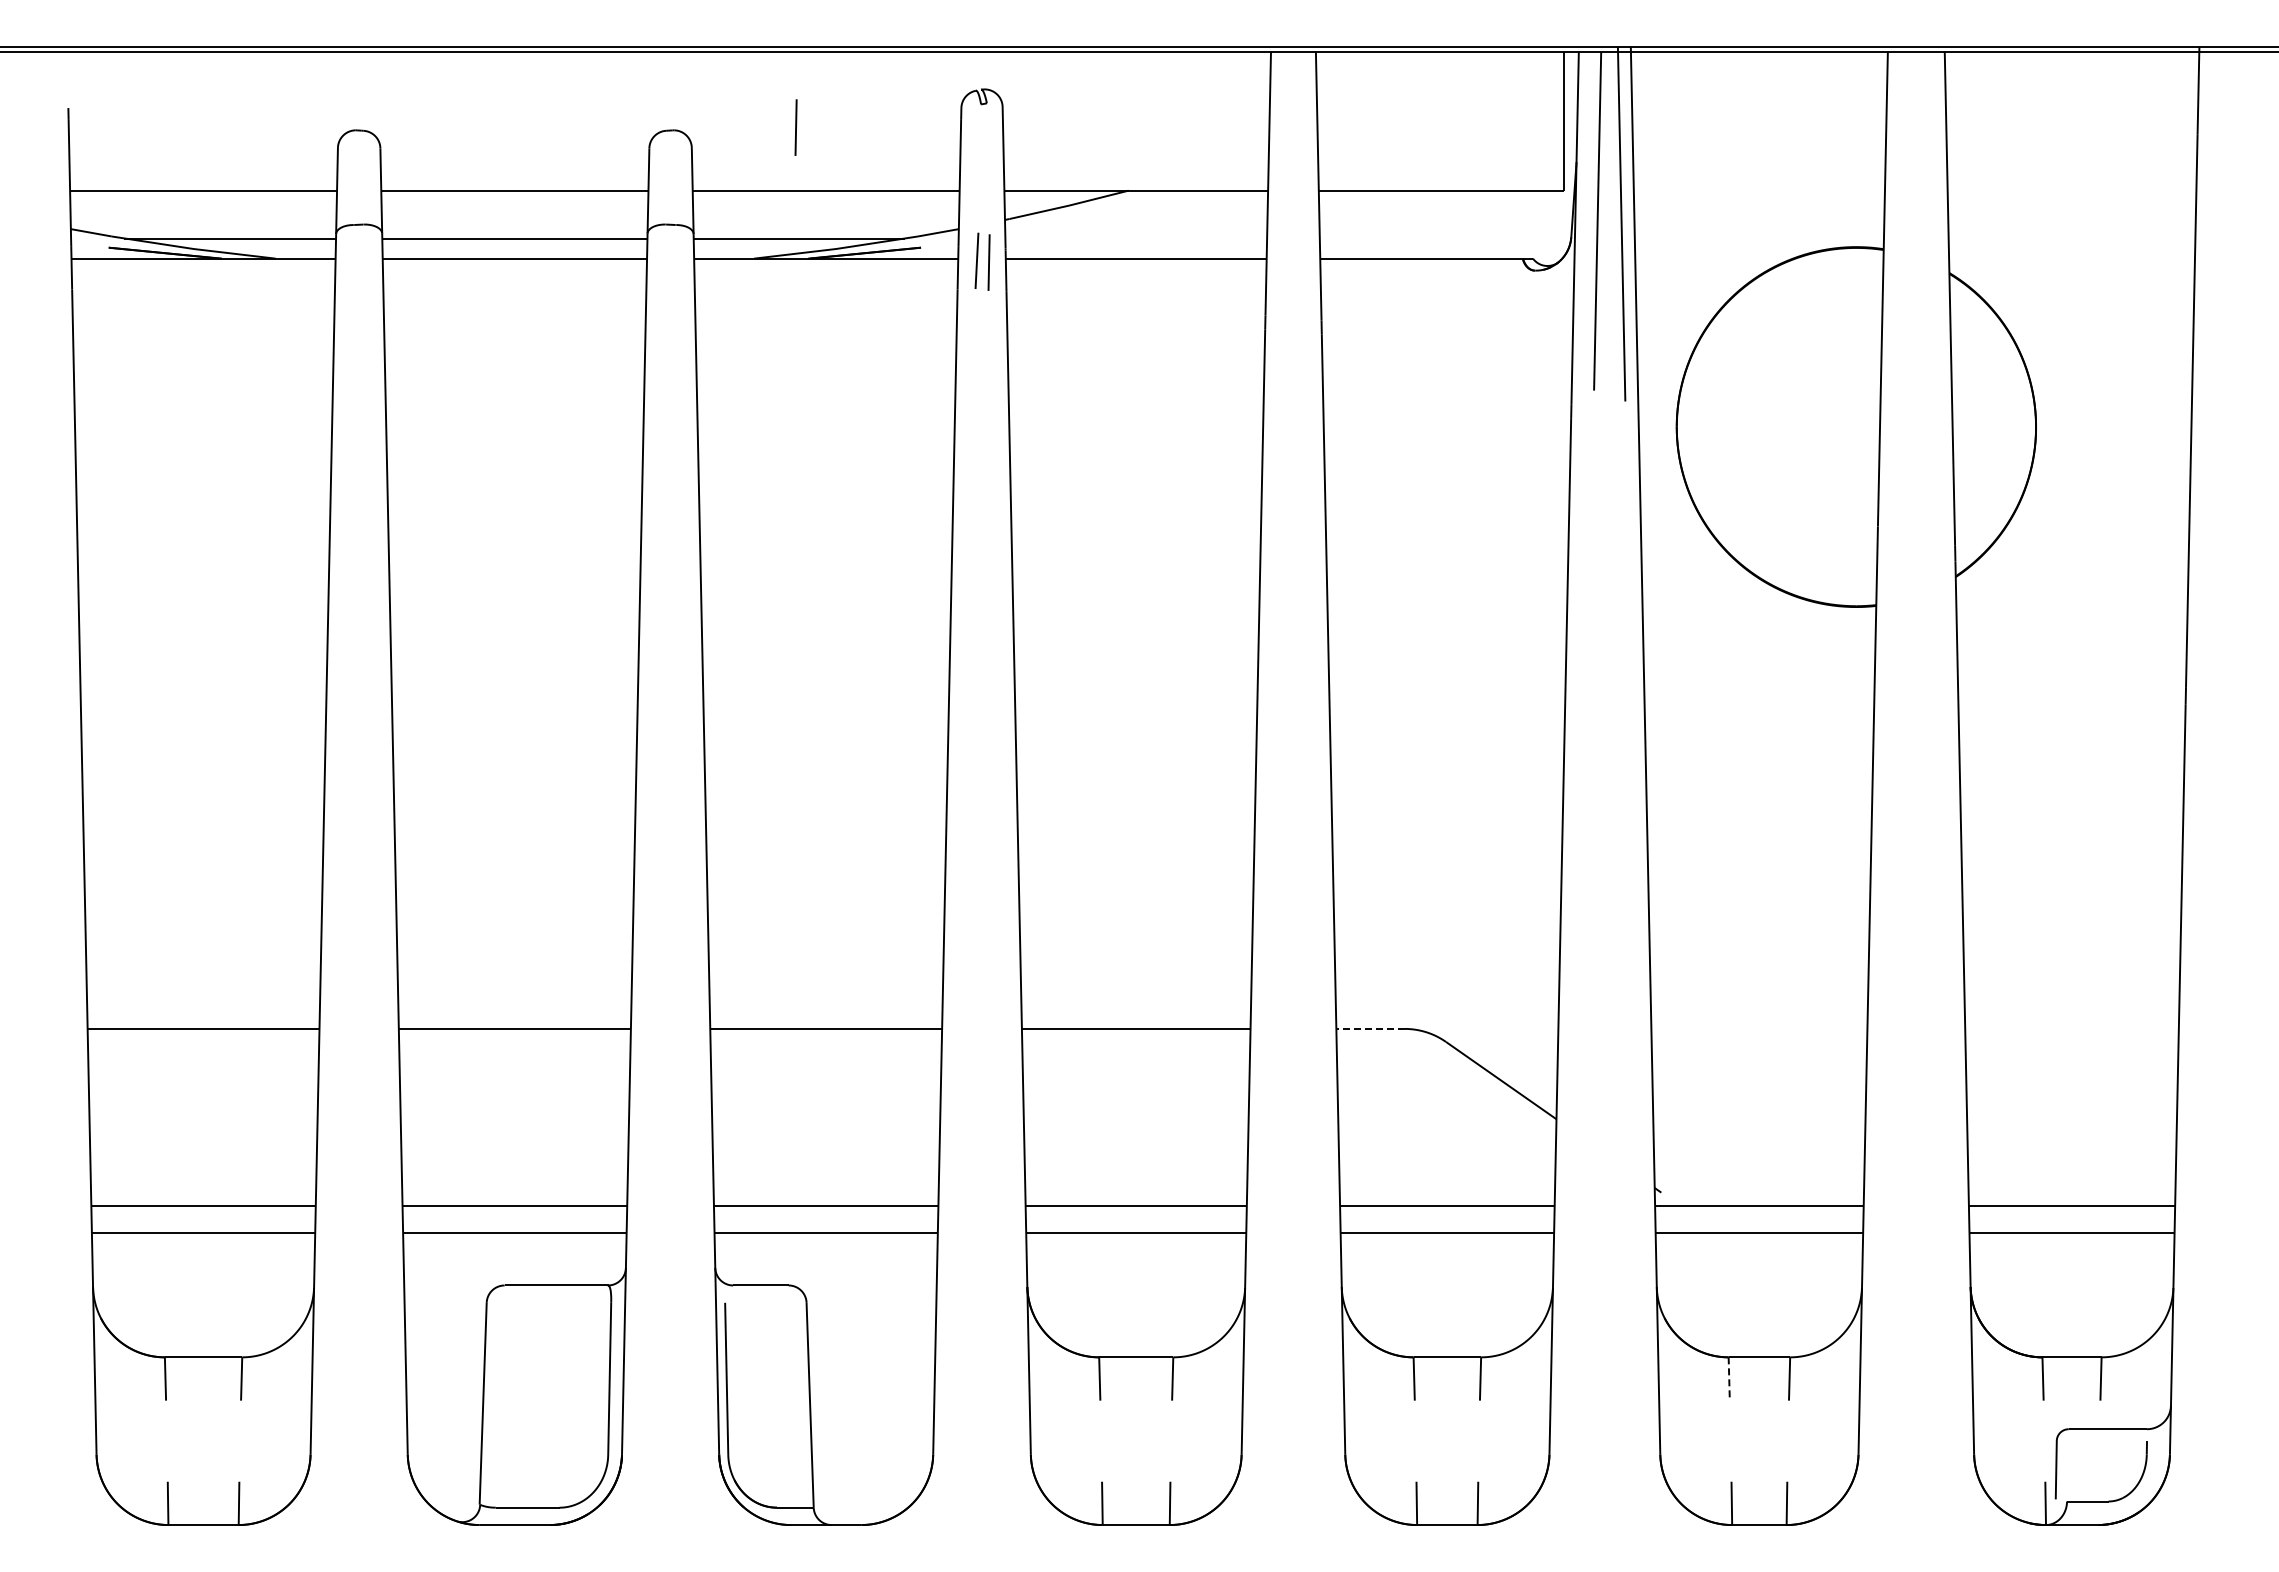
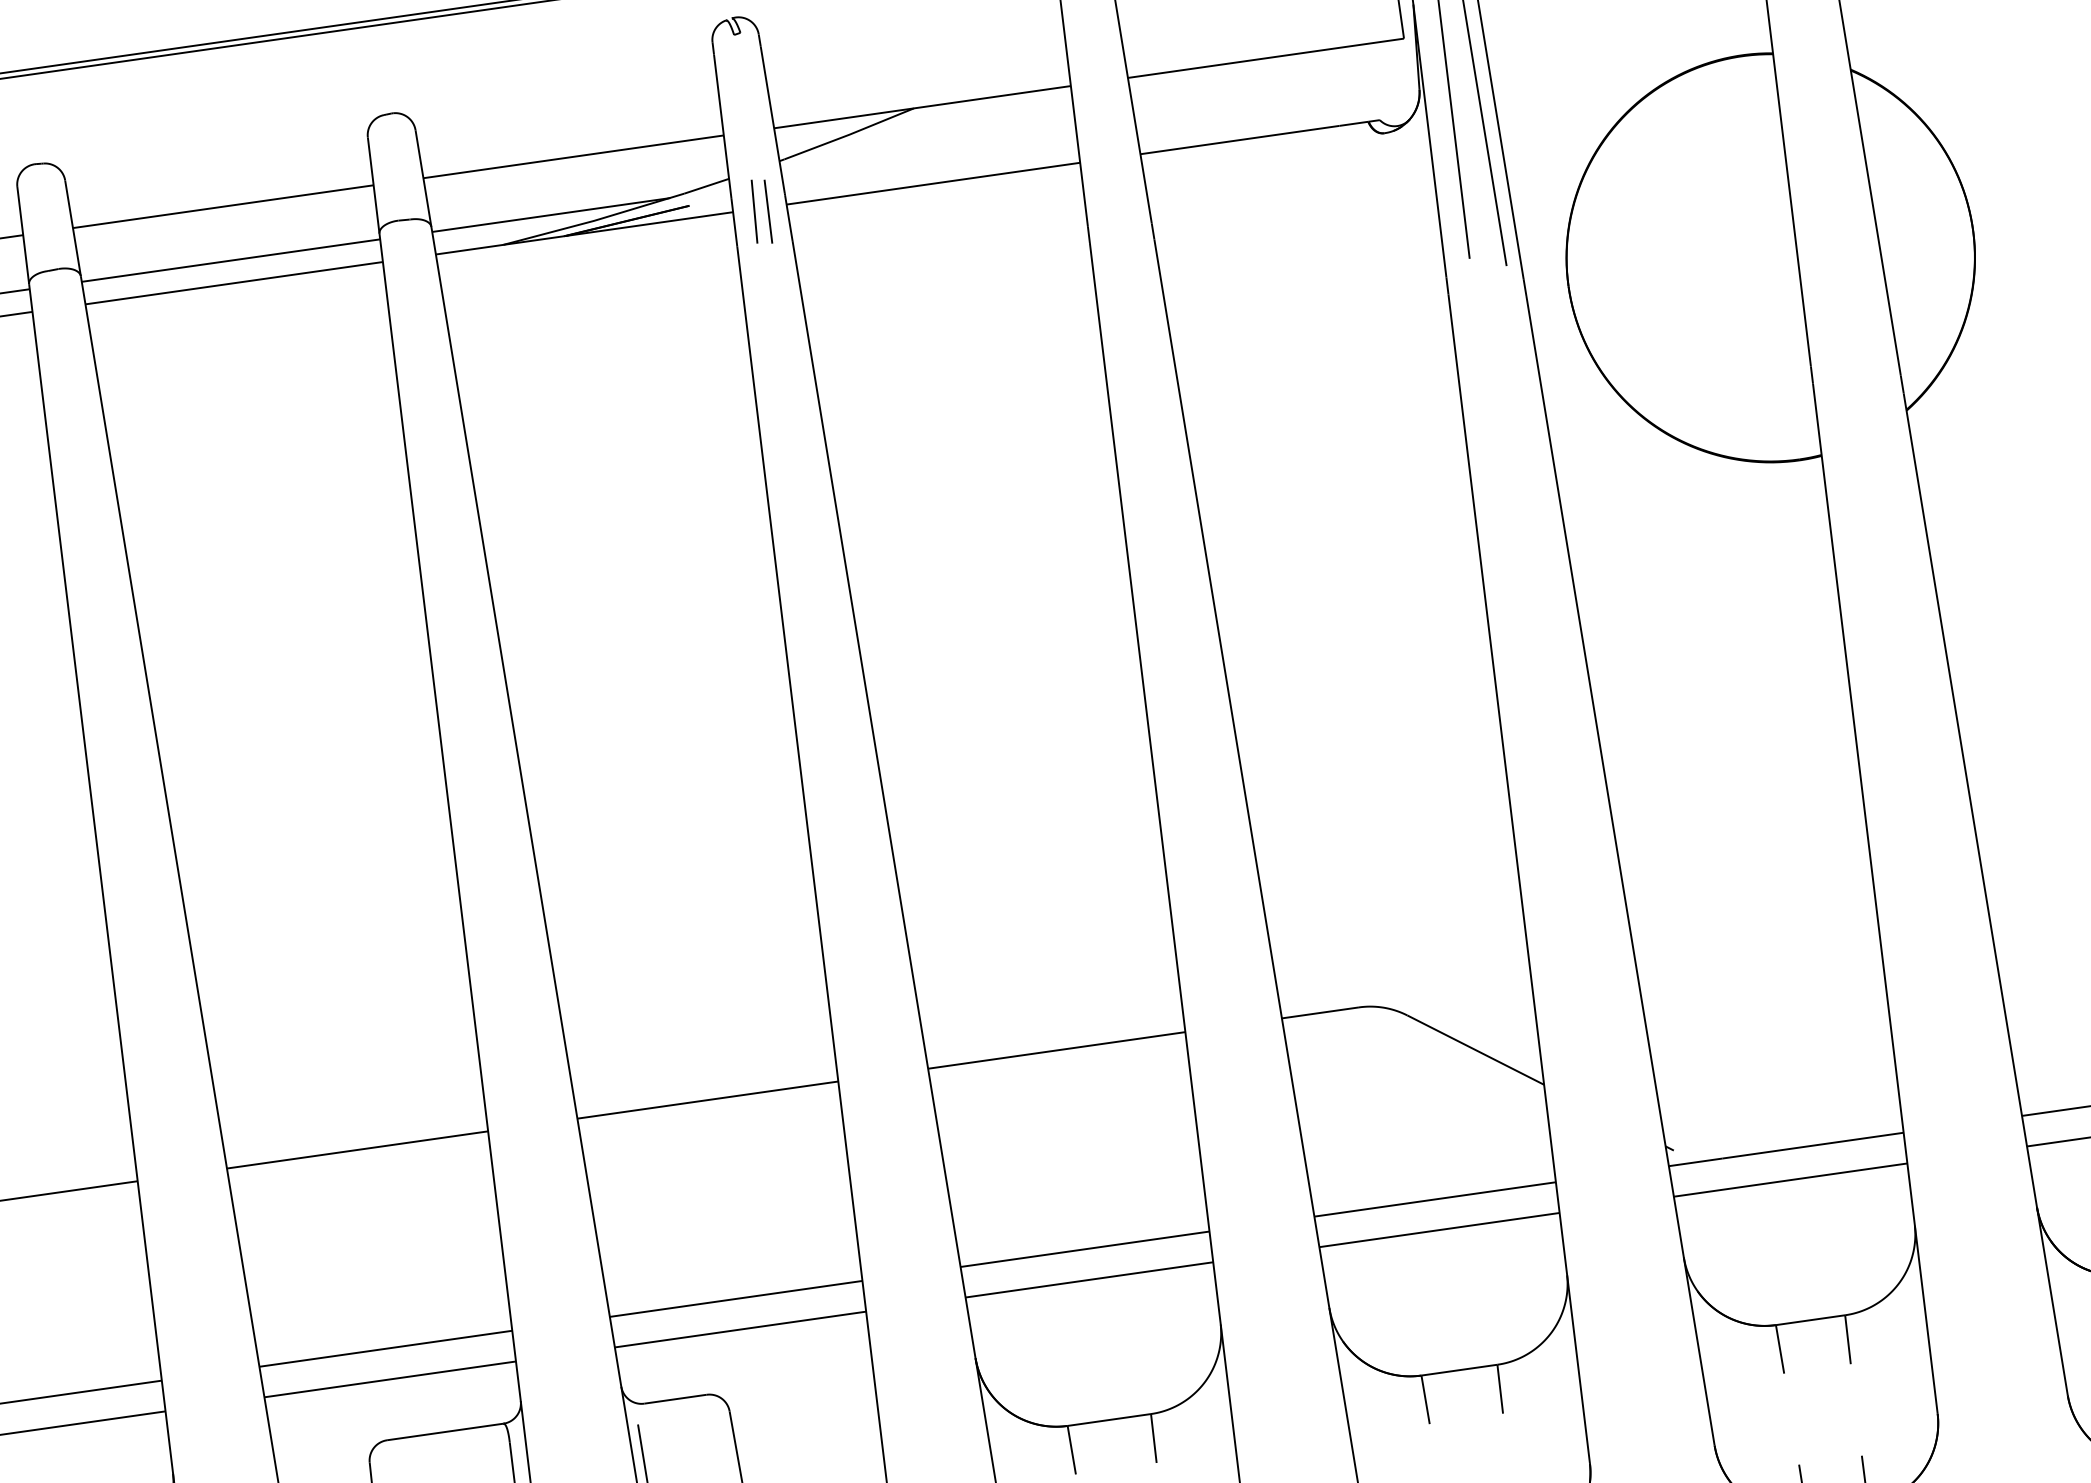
line: (795, 127) -> (528, 90), removed
line: (1370, 1028) -> (1320, 1012), dashed -> solid
line: (1729, 1379) -> (1780, 1349), dashed -> solid

